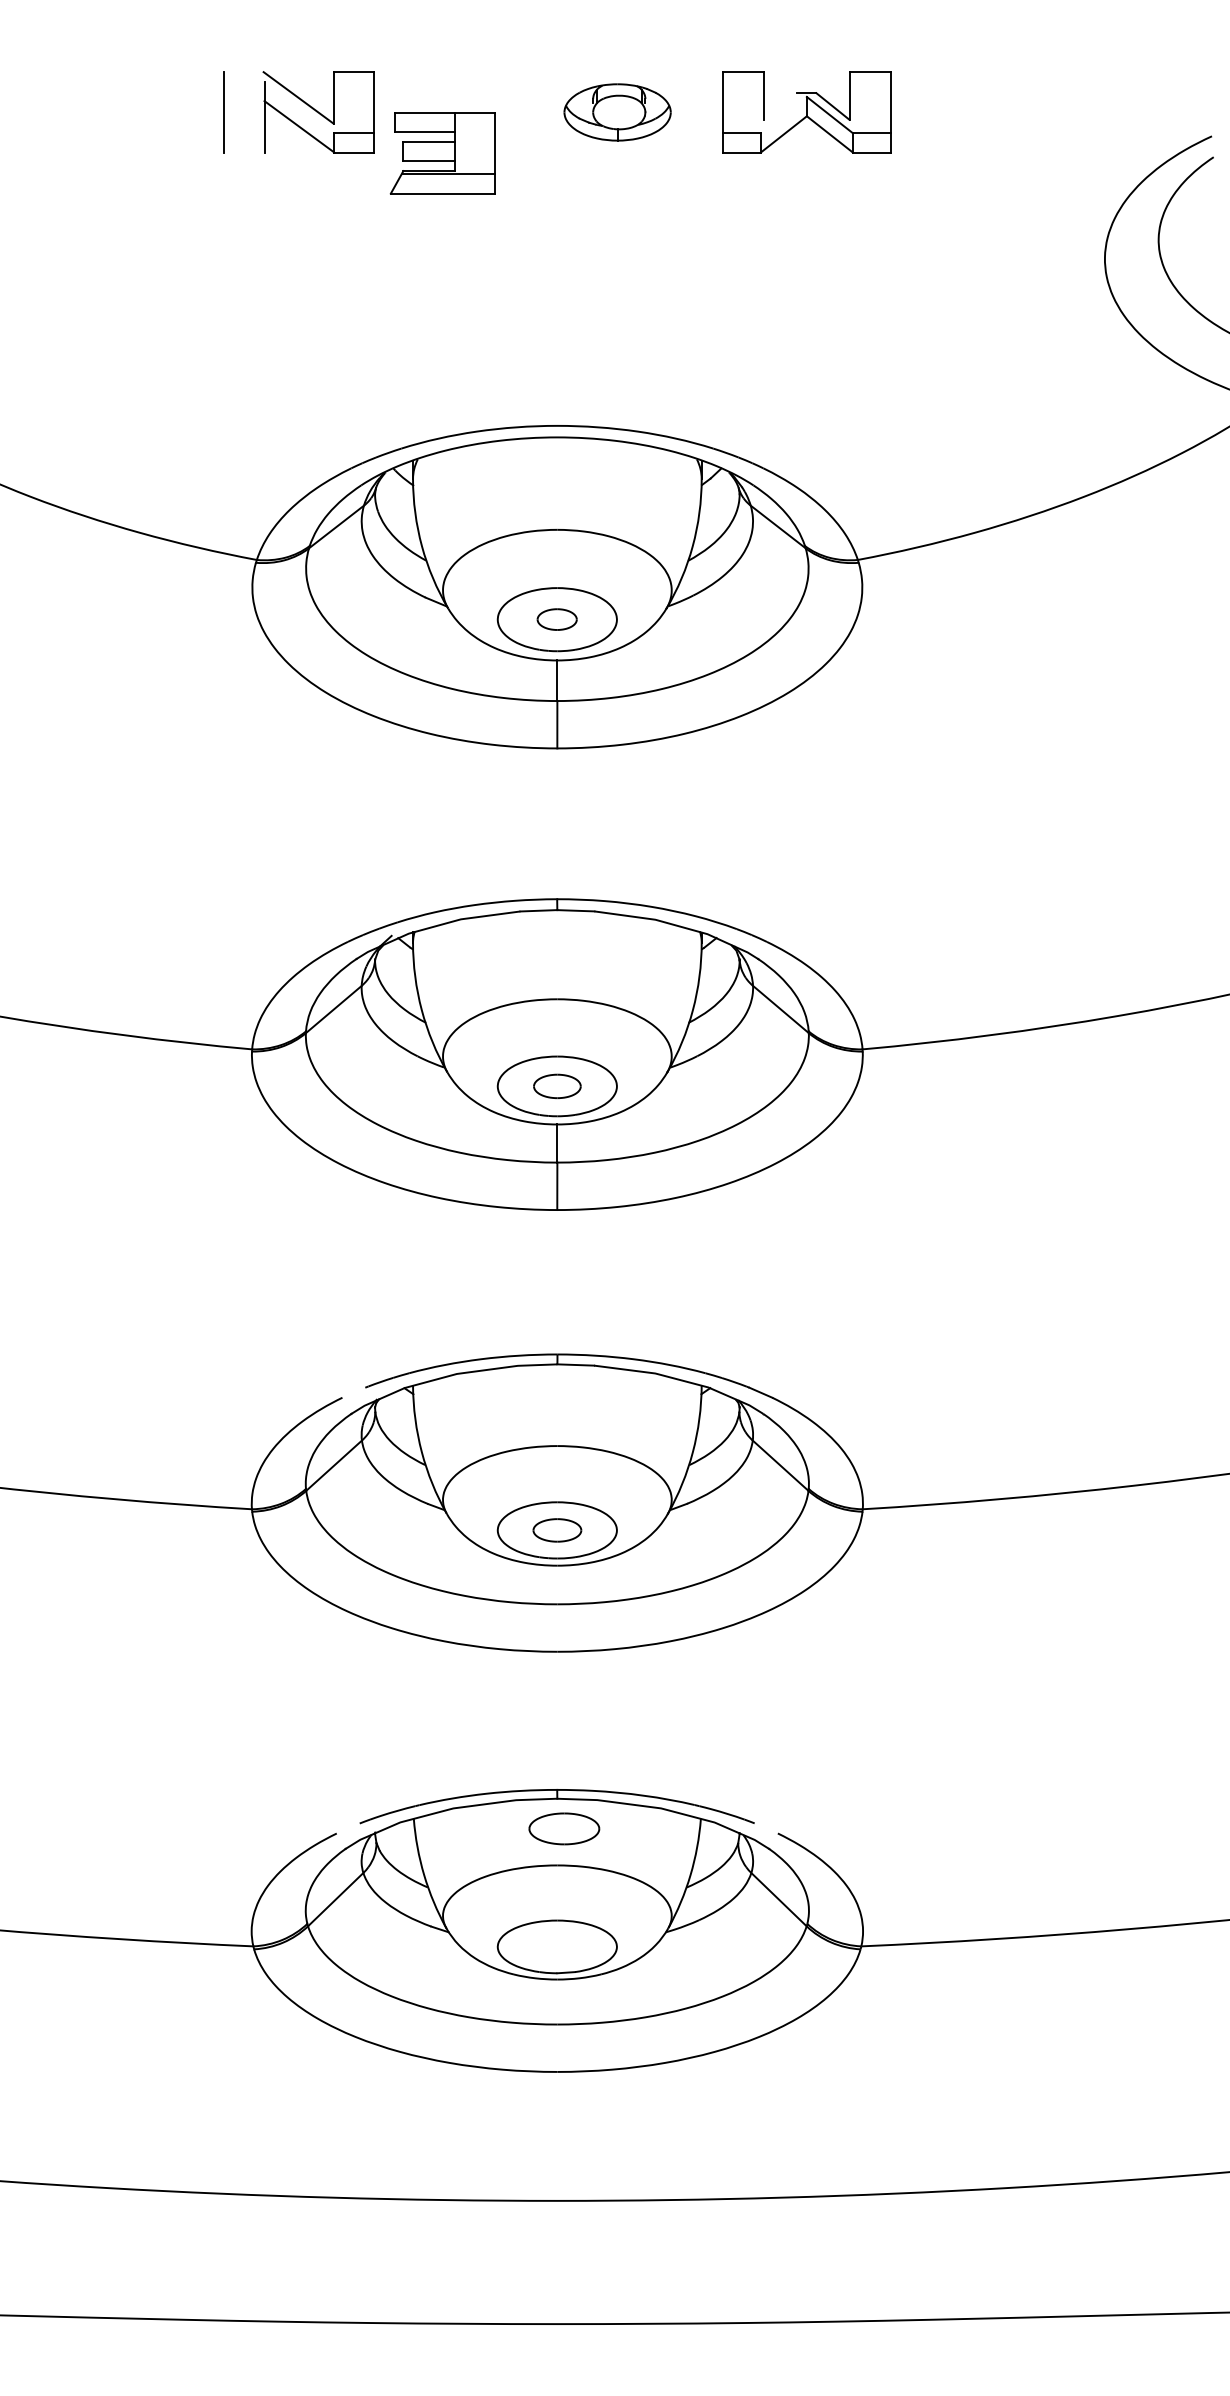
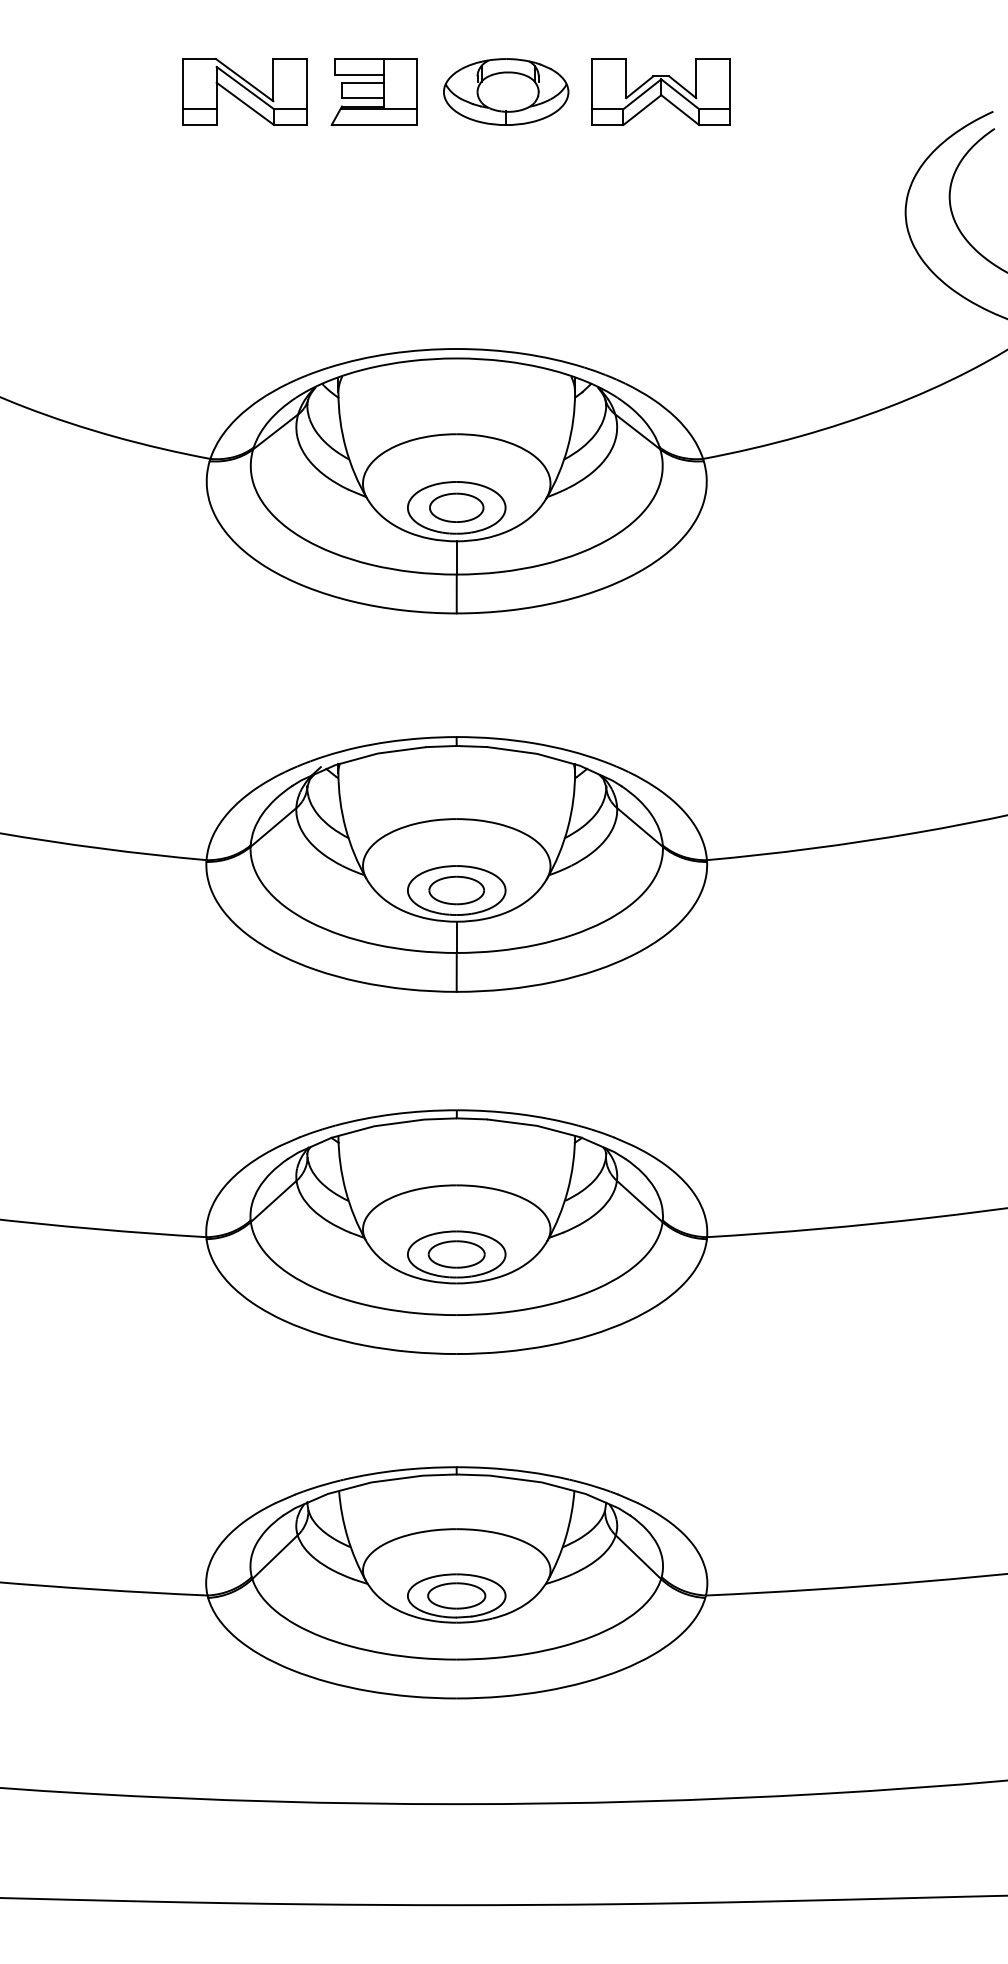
line: (243, 72) -> (199, 59), added
line: (780, 106) -> (639, 87), added
line: (299, 107) -> (245, 88), added
part: (617, 112) -> (506, 92), size x1.43
line: (783, 114) -> (642, 93), added
line: (243, 133) -> (199, 109), added
line: (243, 152) -> (199, 124), added
part: (442, 153) -> (374, 92), moved
part: (556, 619) -> (456, 507), size x1.67
part: (557, 1086) -> (456, 890), size x1.43
line: (353, 1392) -> (289, 1141), added
part: (557, 1530) -> (456, 1254), size x1.43
line: (347, 1828) -> (284, 1498), added
part: (564, 1828) -> (456, 1595), moved
line: (765, 1828) -> (627, 1498), added

